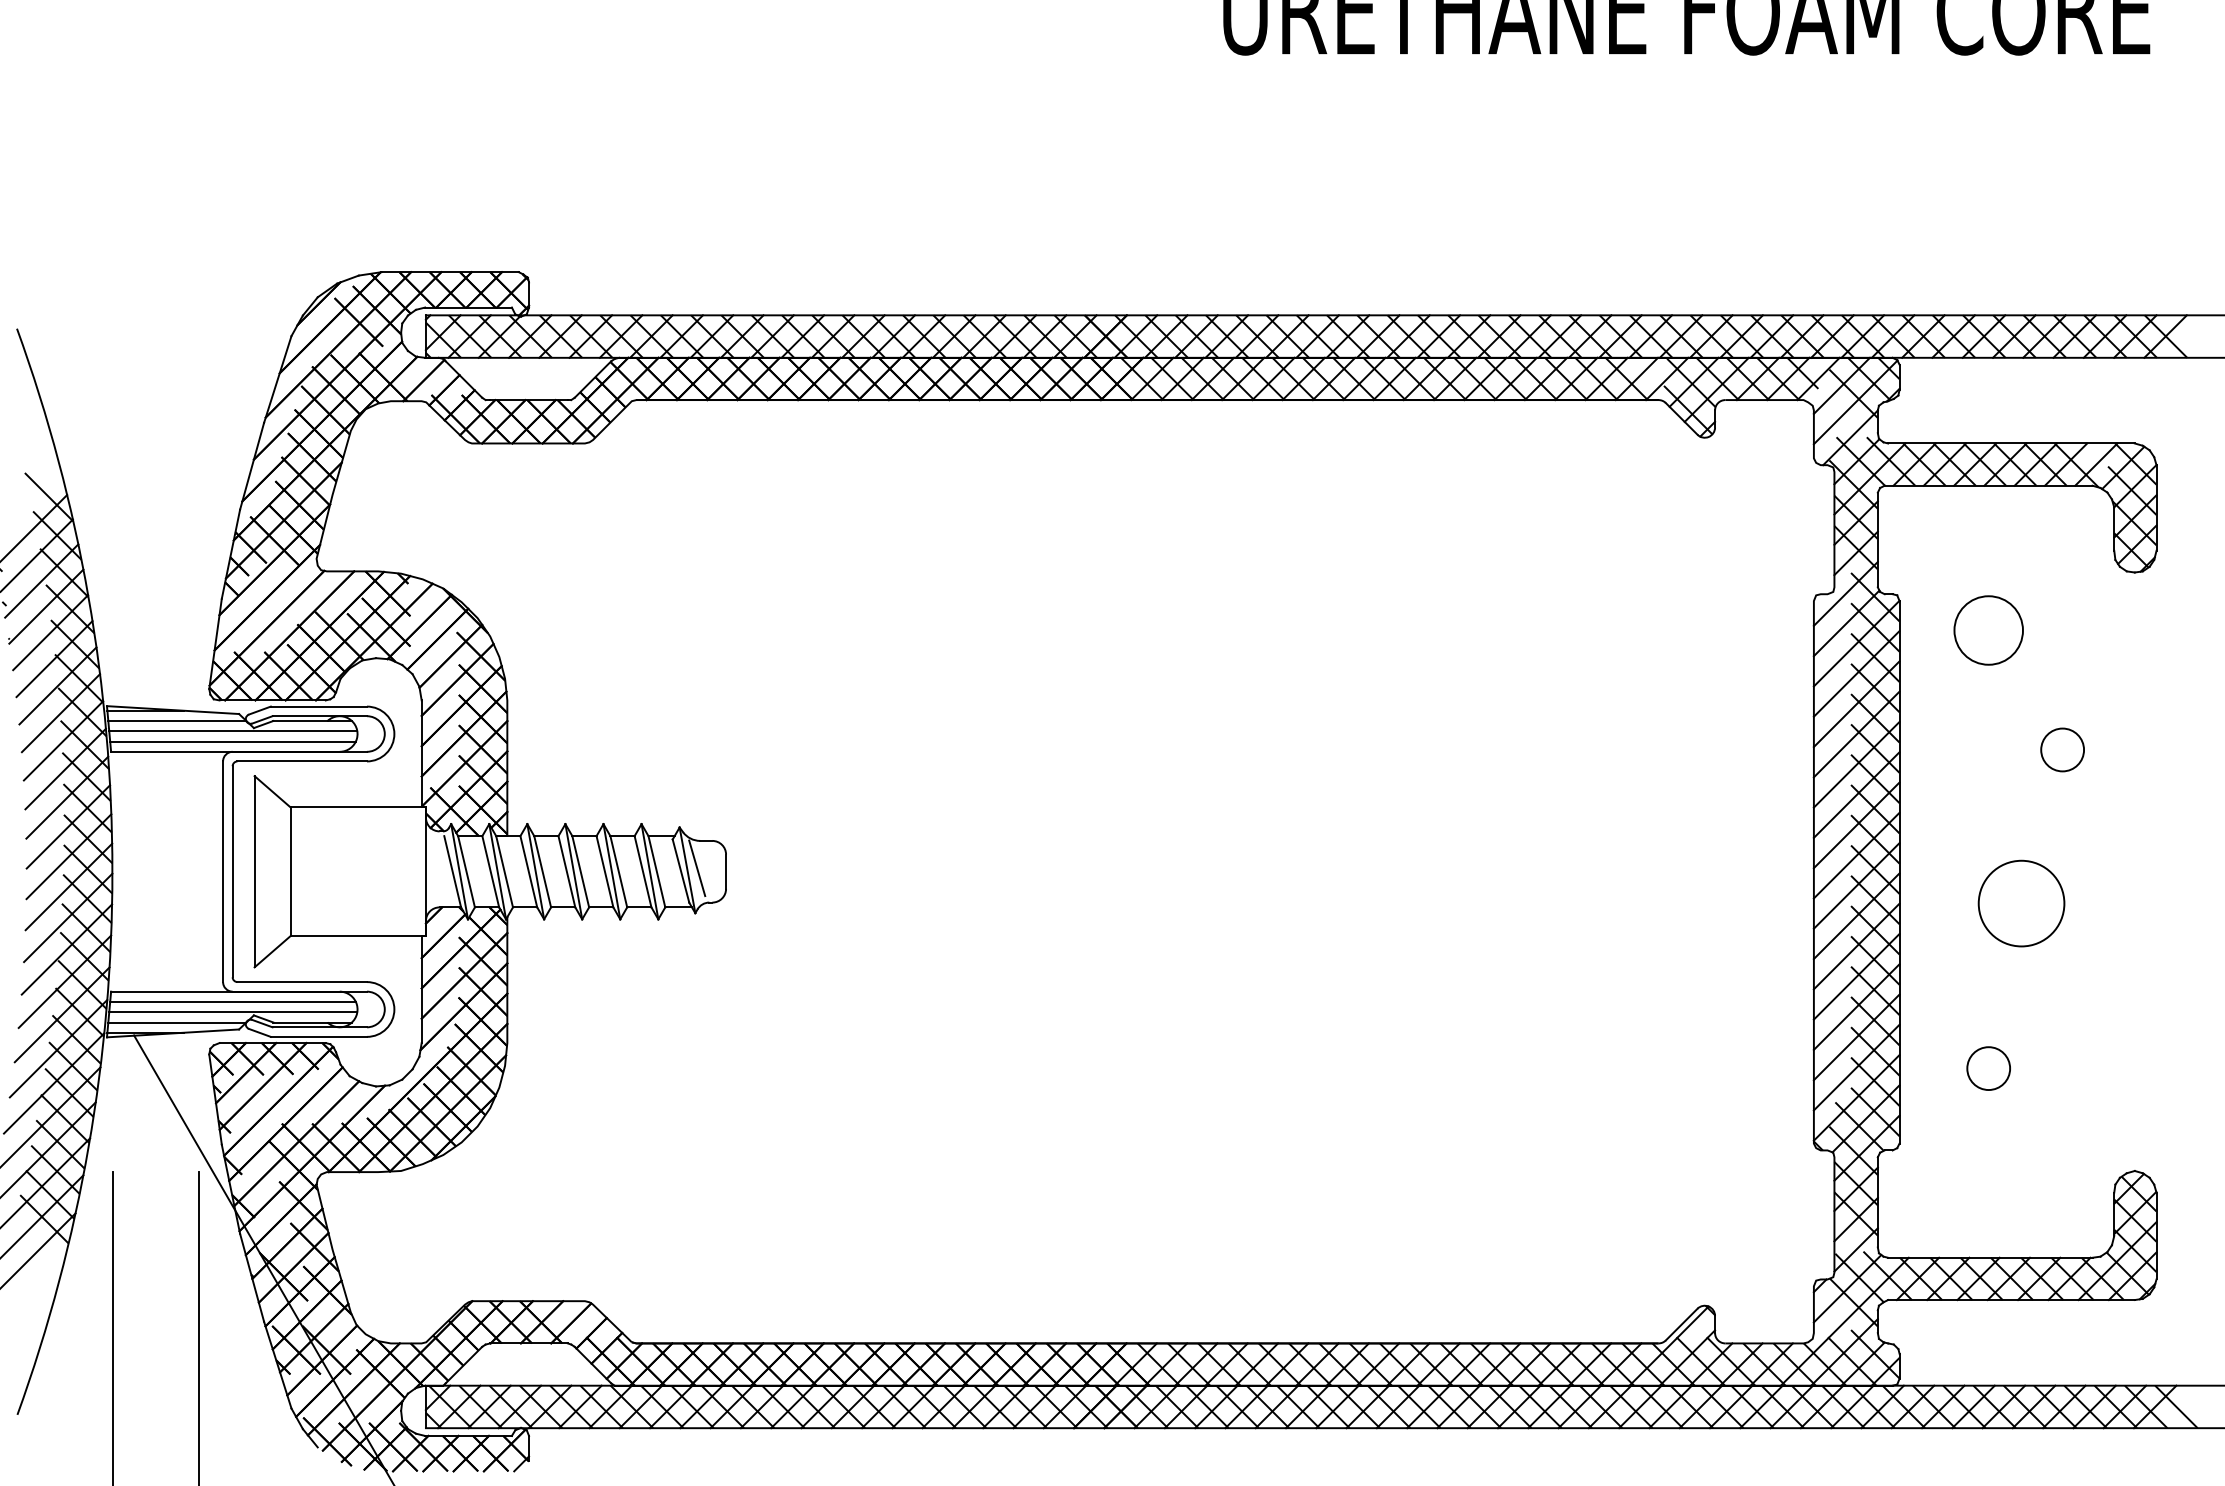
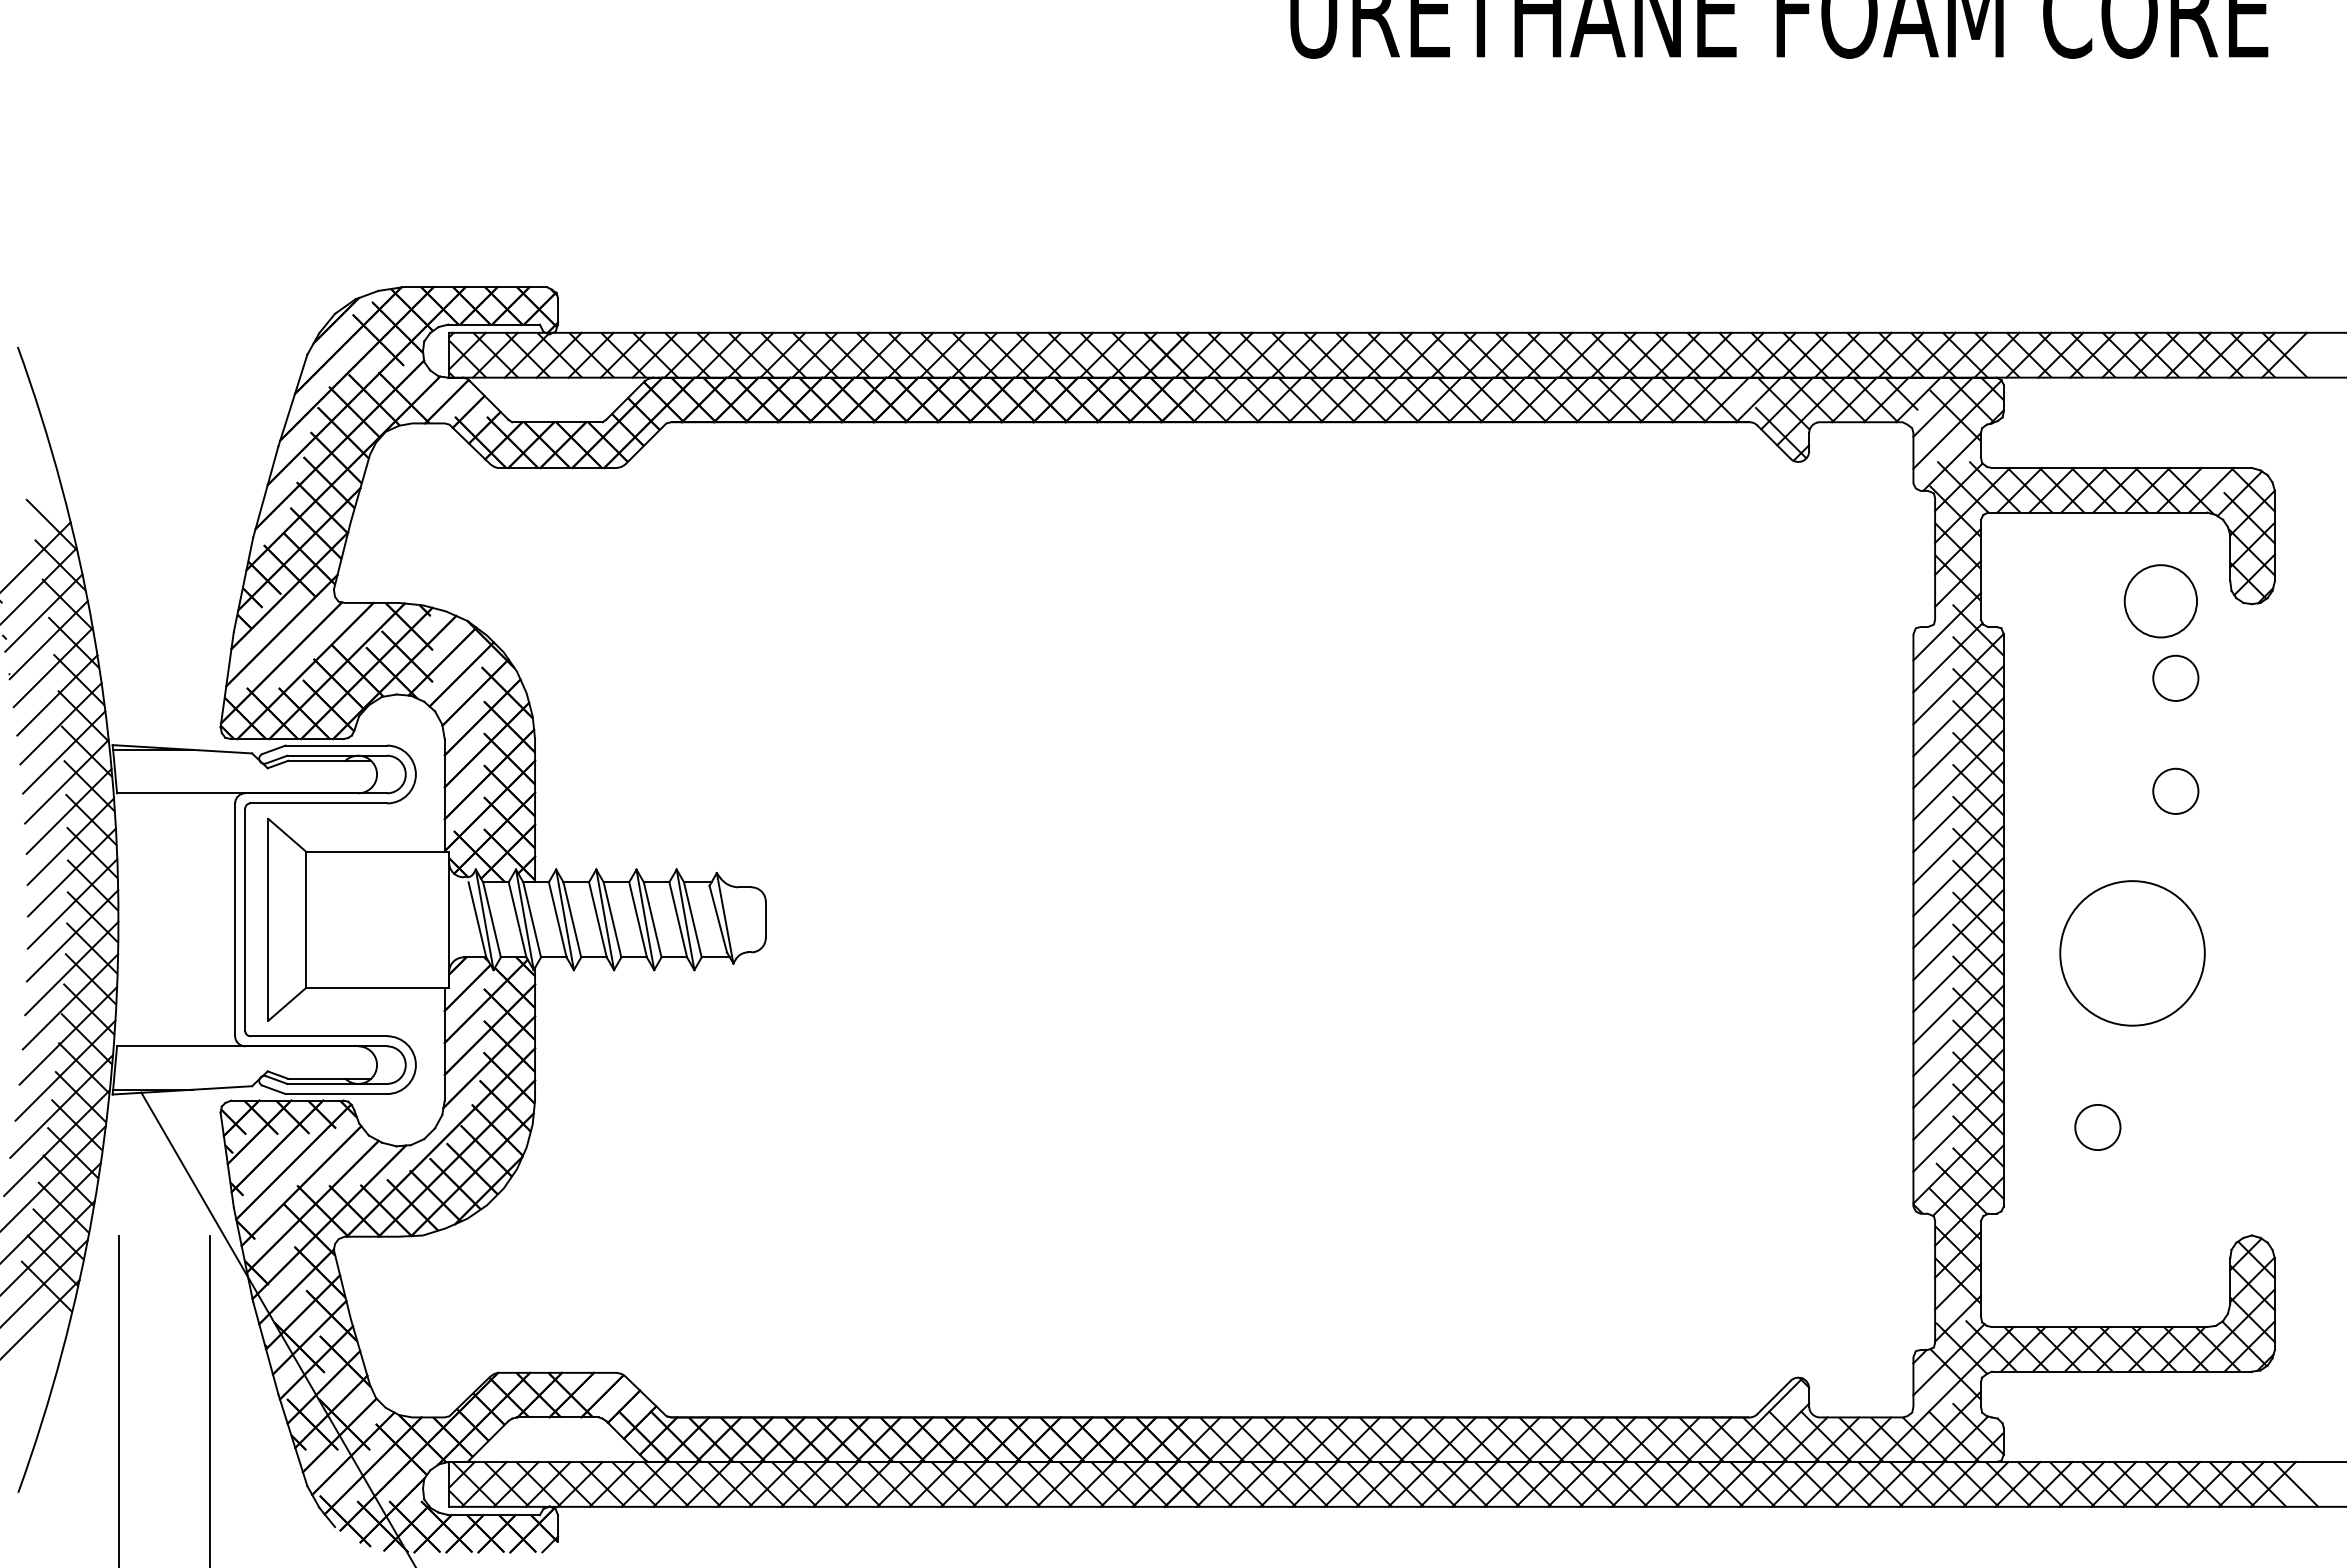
circle: (1988, 630) -> (2160, 601), moved
circle: (2062, 642) -> (2175, 677), added
line: (176, 720) -> (186, 760), removed
line: (232, 731) -> (245, 771), removed
line: (232, 741) -> (245, 782), removed
line: (696, 867) -> (734, 915), removed
circle: (2021, 903) -> (2132, 953), size x1.6
line: (232, 1002) -> (245, 1057), removed
line: (232, 1012) -> (245, 1068), removed
line: (176, 1022) -> (186, 1078), removed

